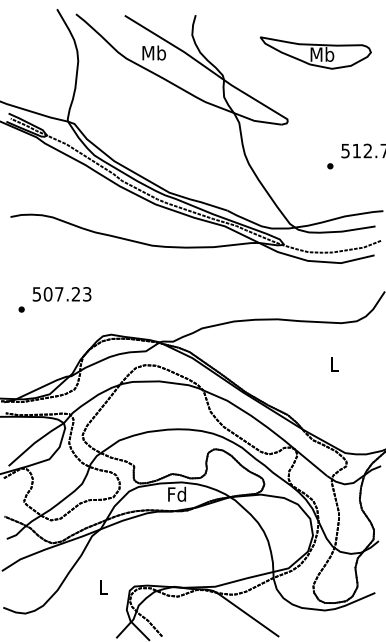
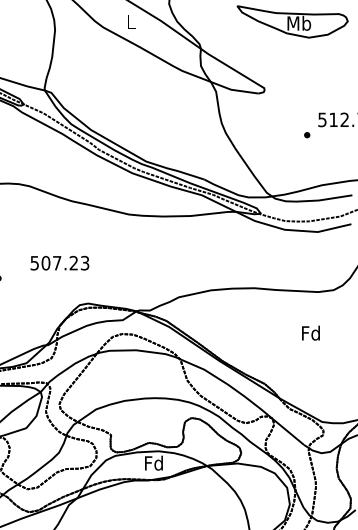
text: (153, 52) -> (130, 21), Mb -> L
text: (61, 294) -> (59, 263), moved
text: (334, 363) -> (311, 332), L -> Fd

